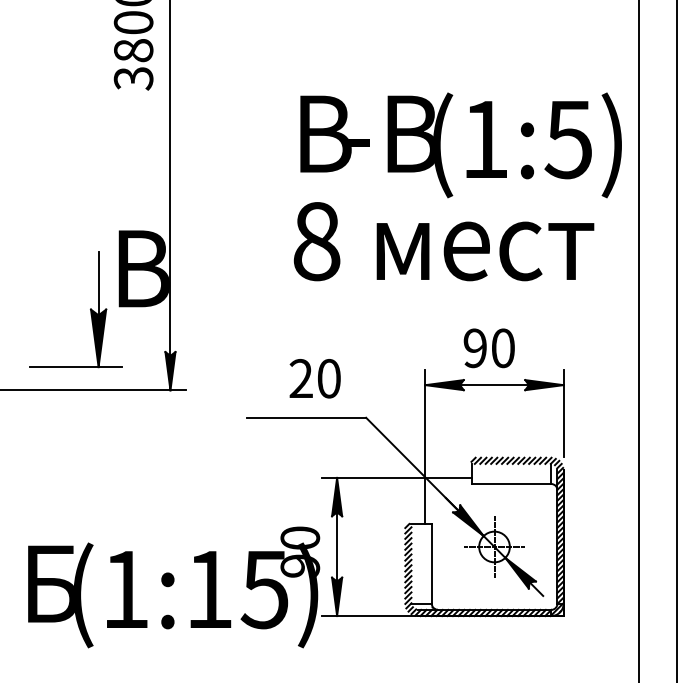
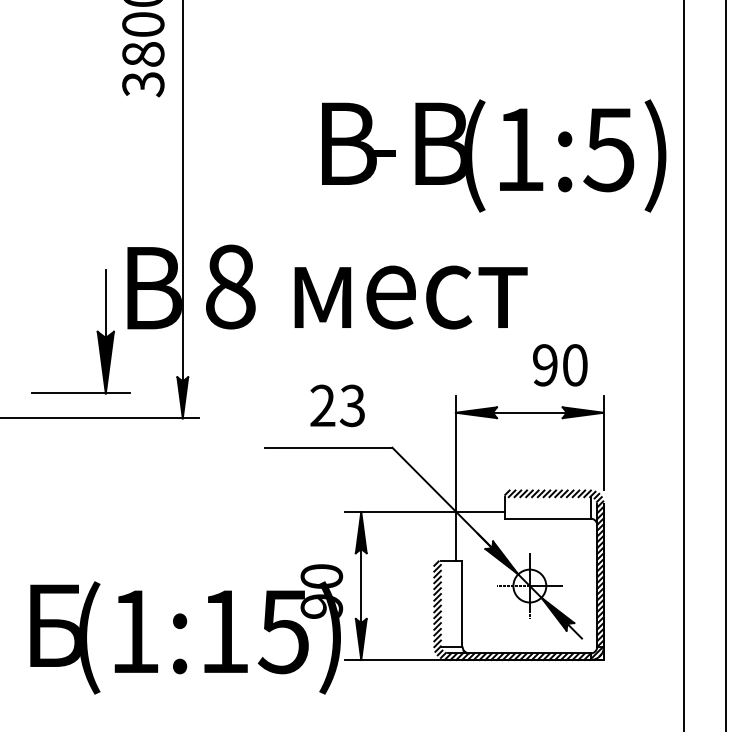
text: (443, 241) -> (366, 286), moved
text: (489, 348) -> (560, 365), moved
text: (328, 378) -> (352, 405), 20 -> 23

